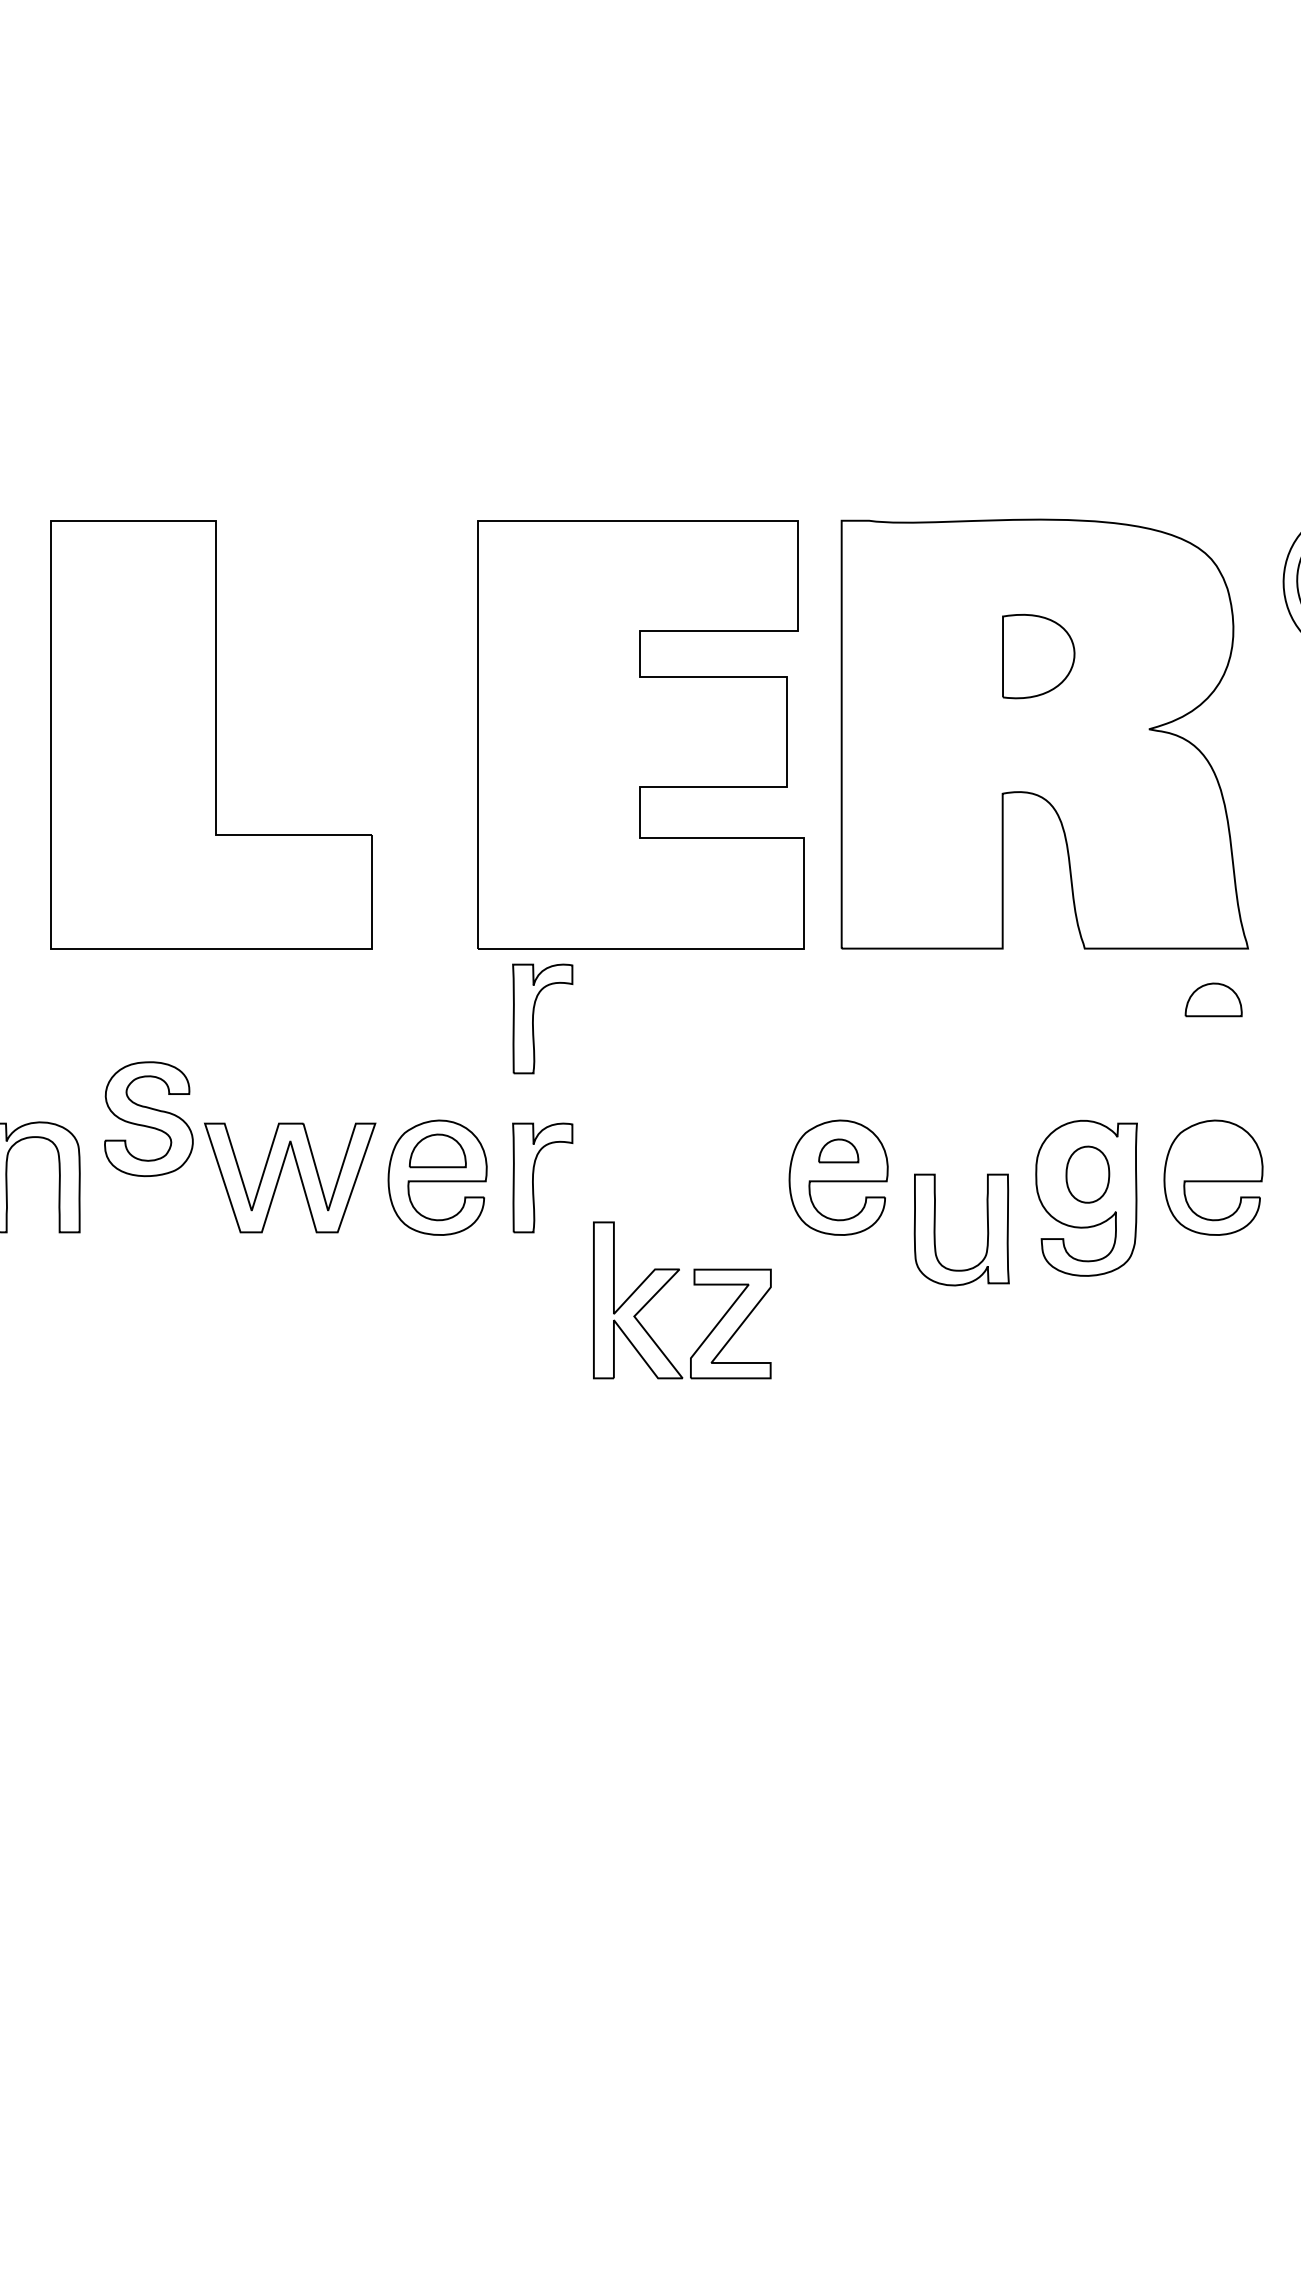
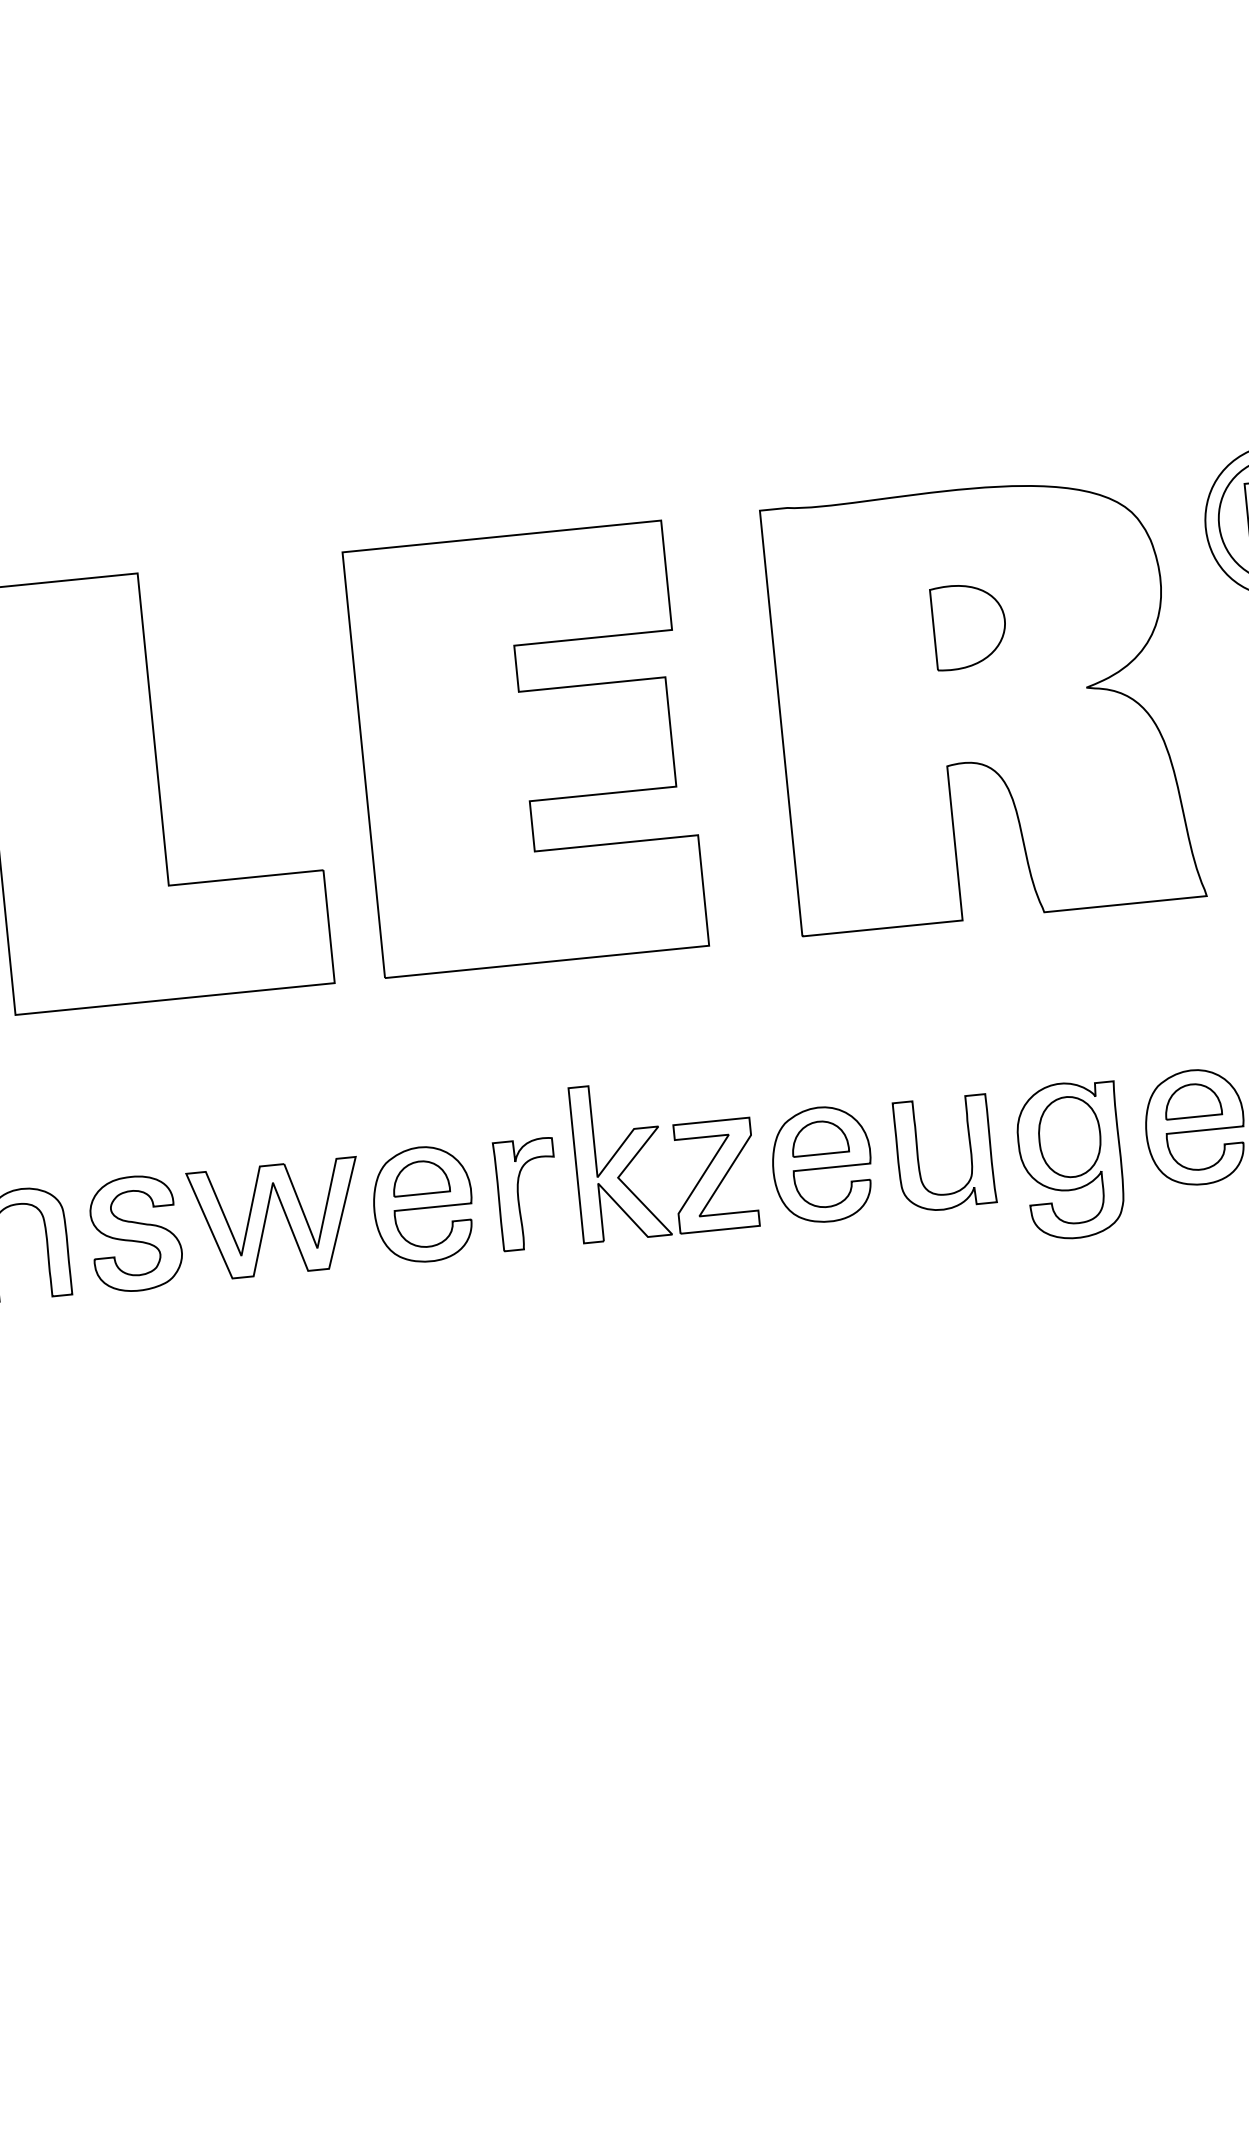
part: (640, 734) -> (525, 748), moved
part: (1213, 999) -> (1192, 1100), moved
part: (534, 1014) -> (503, 1032), removed
part: (148, 1119) -> (135, 1234), moved
part: (838, 1150) -> (819, 1137), size x1.43
part: (1087, 1174) -> (1069, 1136), size x1.43
part: (935, 1229) -> (918, 1155), moved
part: (693, 1285) -> (673, 1141), moved

